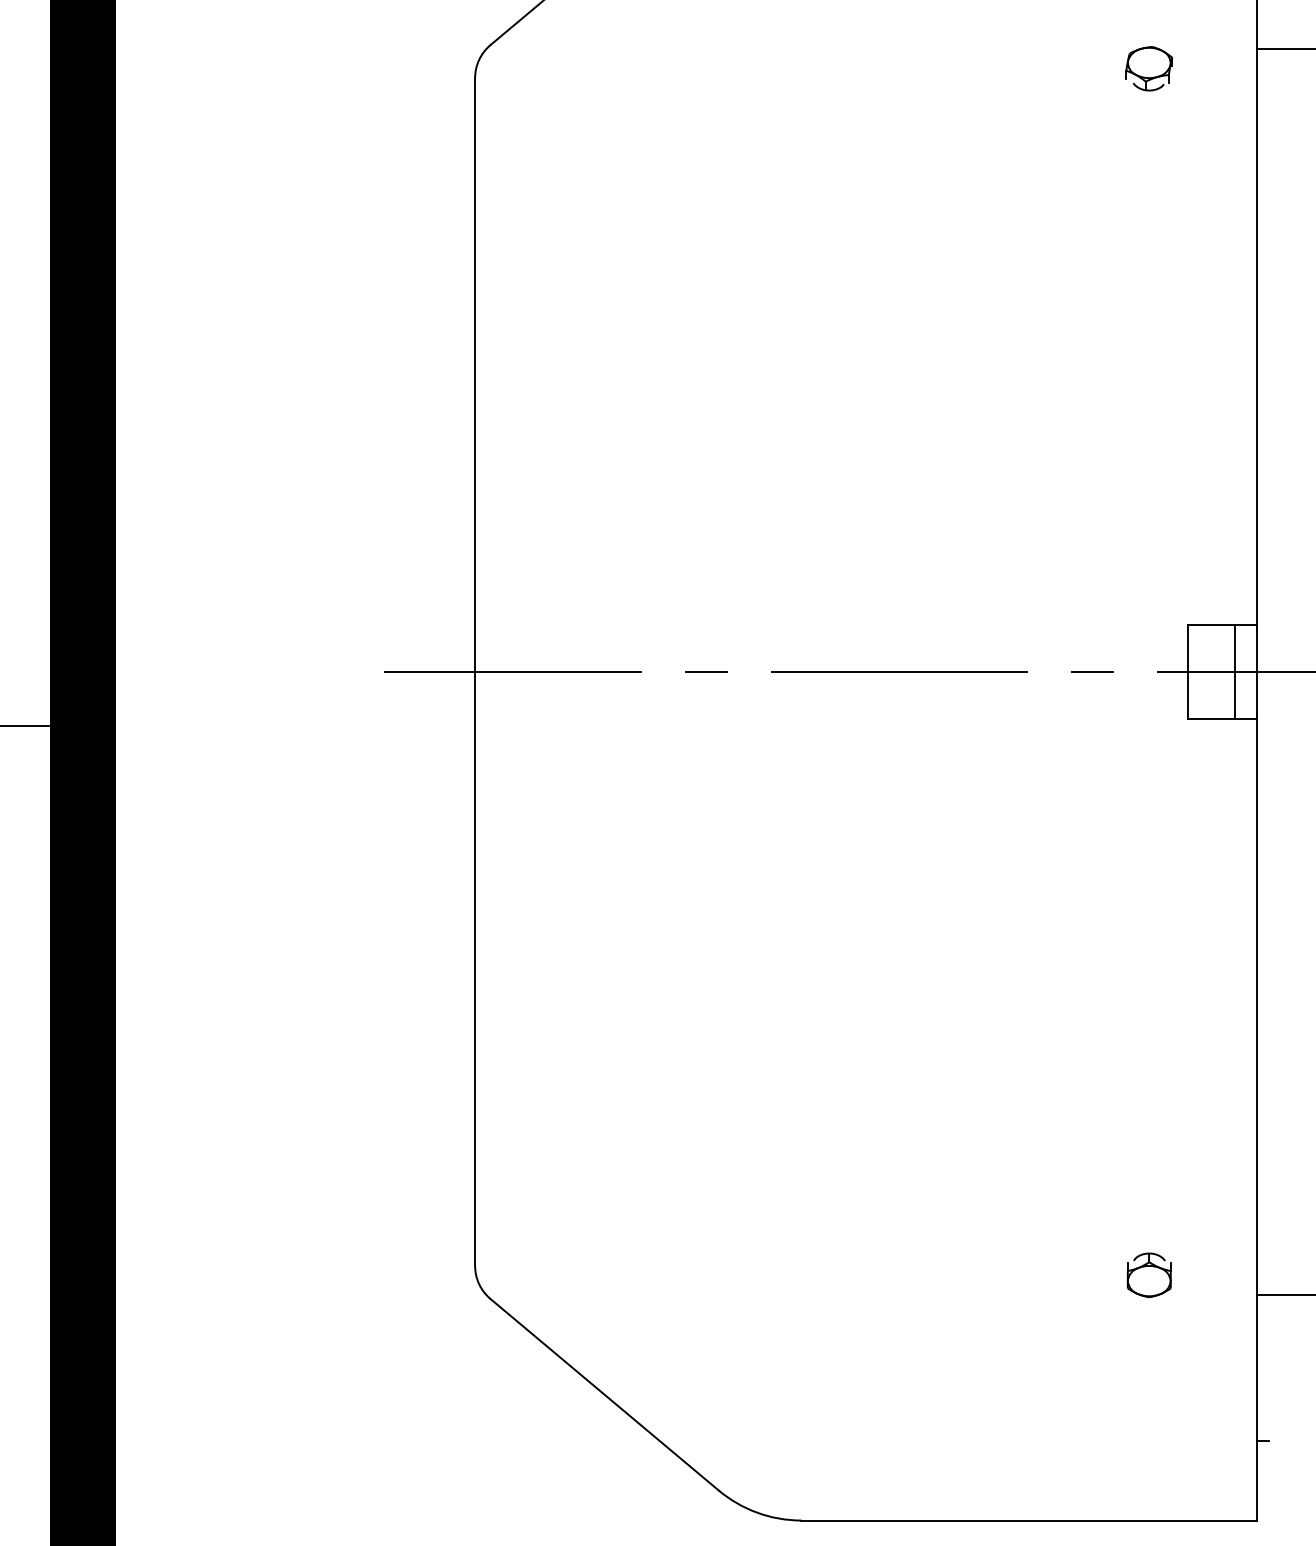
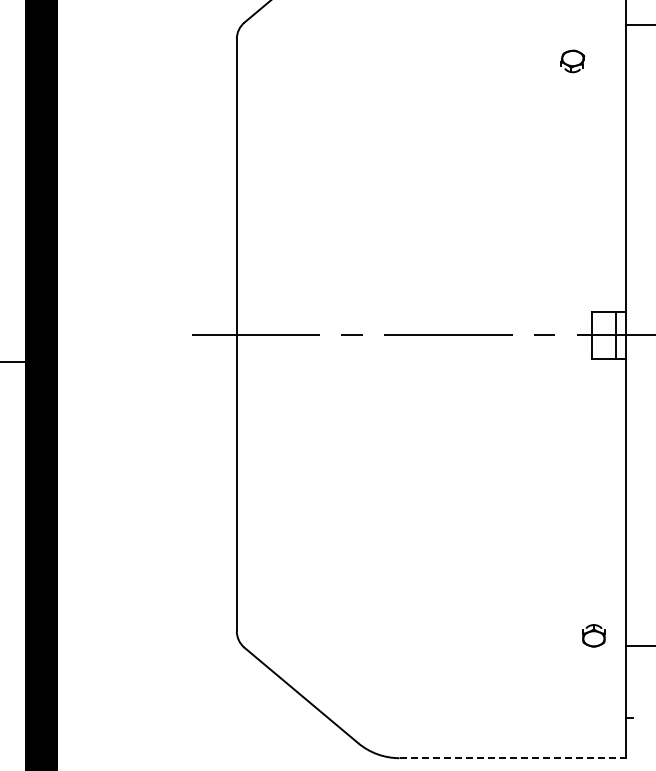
part: (1148, 68) -> (572, 61), moved
part: (1148, 1274) -> (593, 635), moved
line: (1030, 1521) -> (513, 758), solid -> dashed

